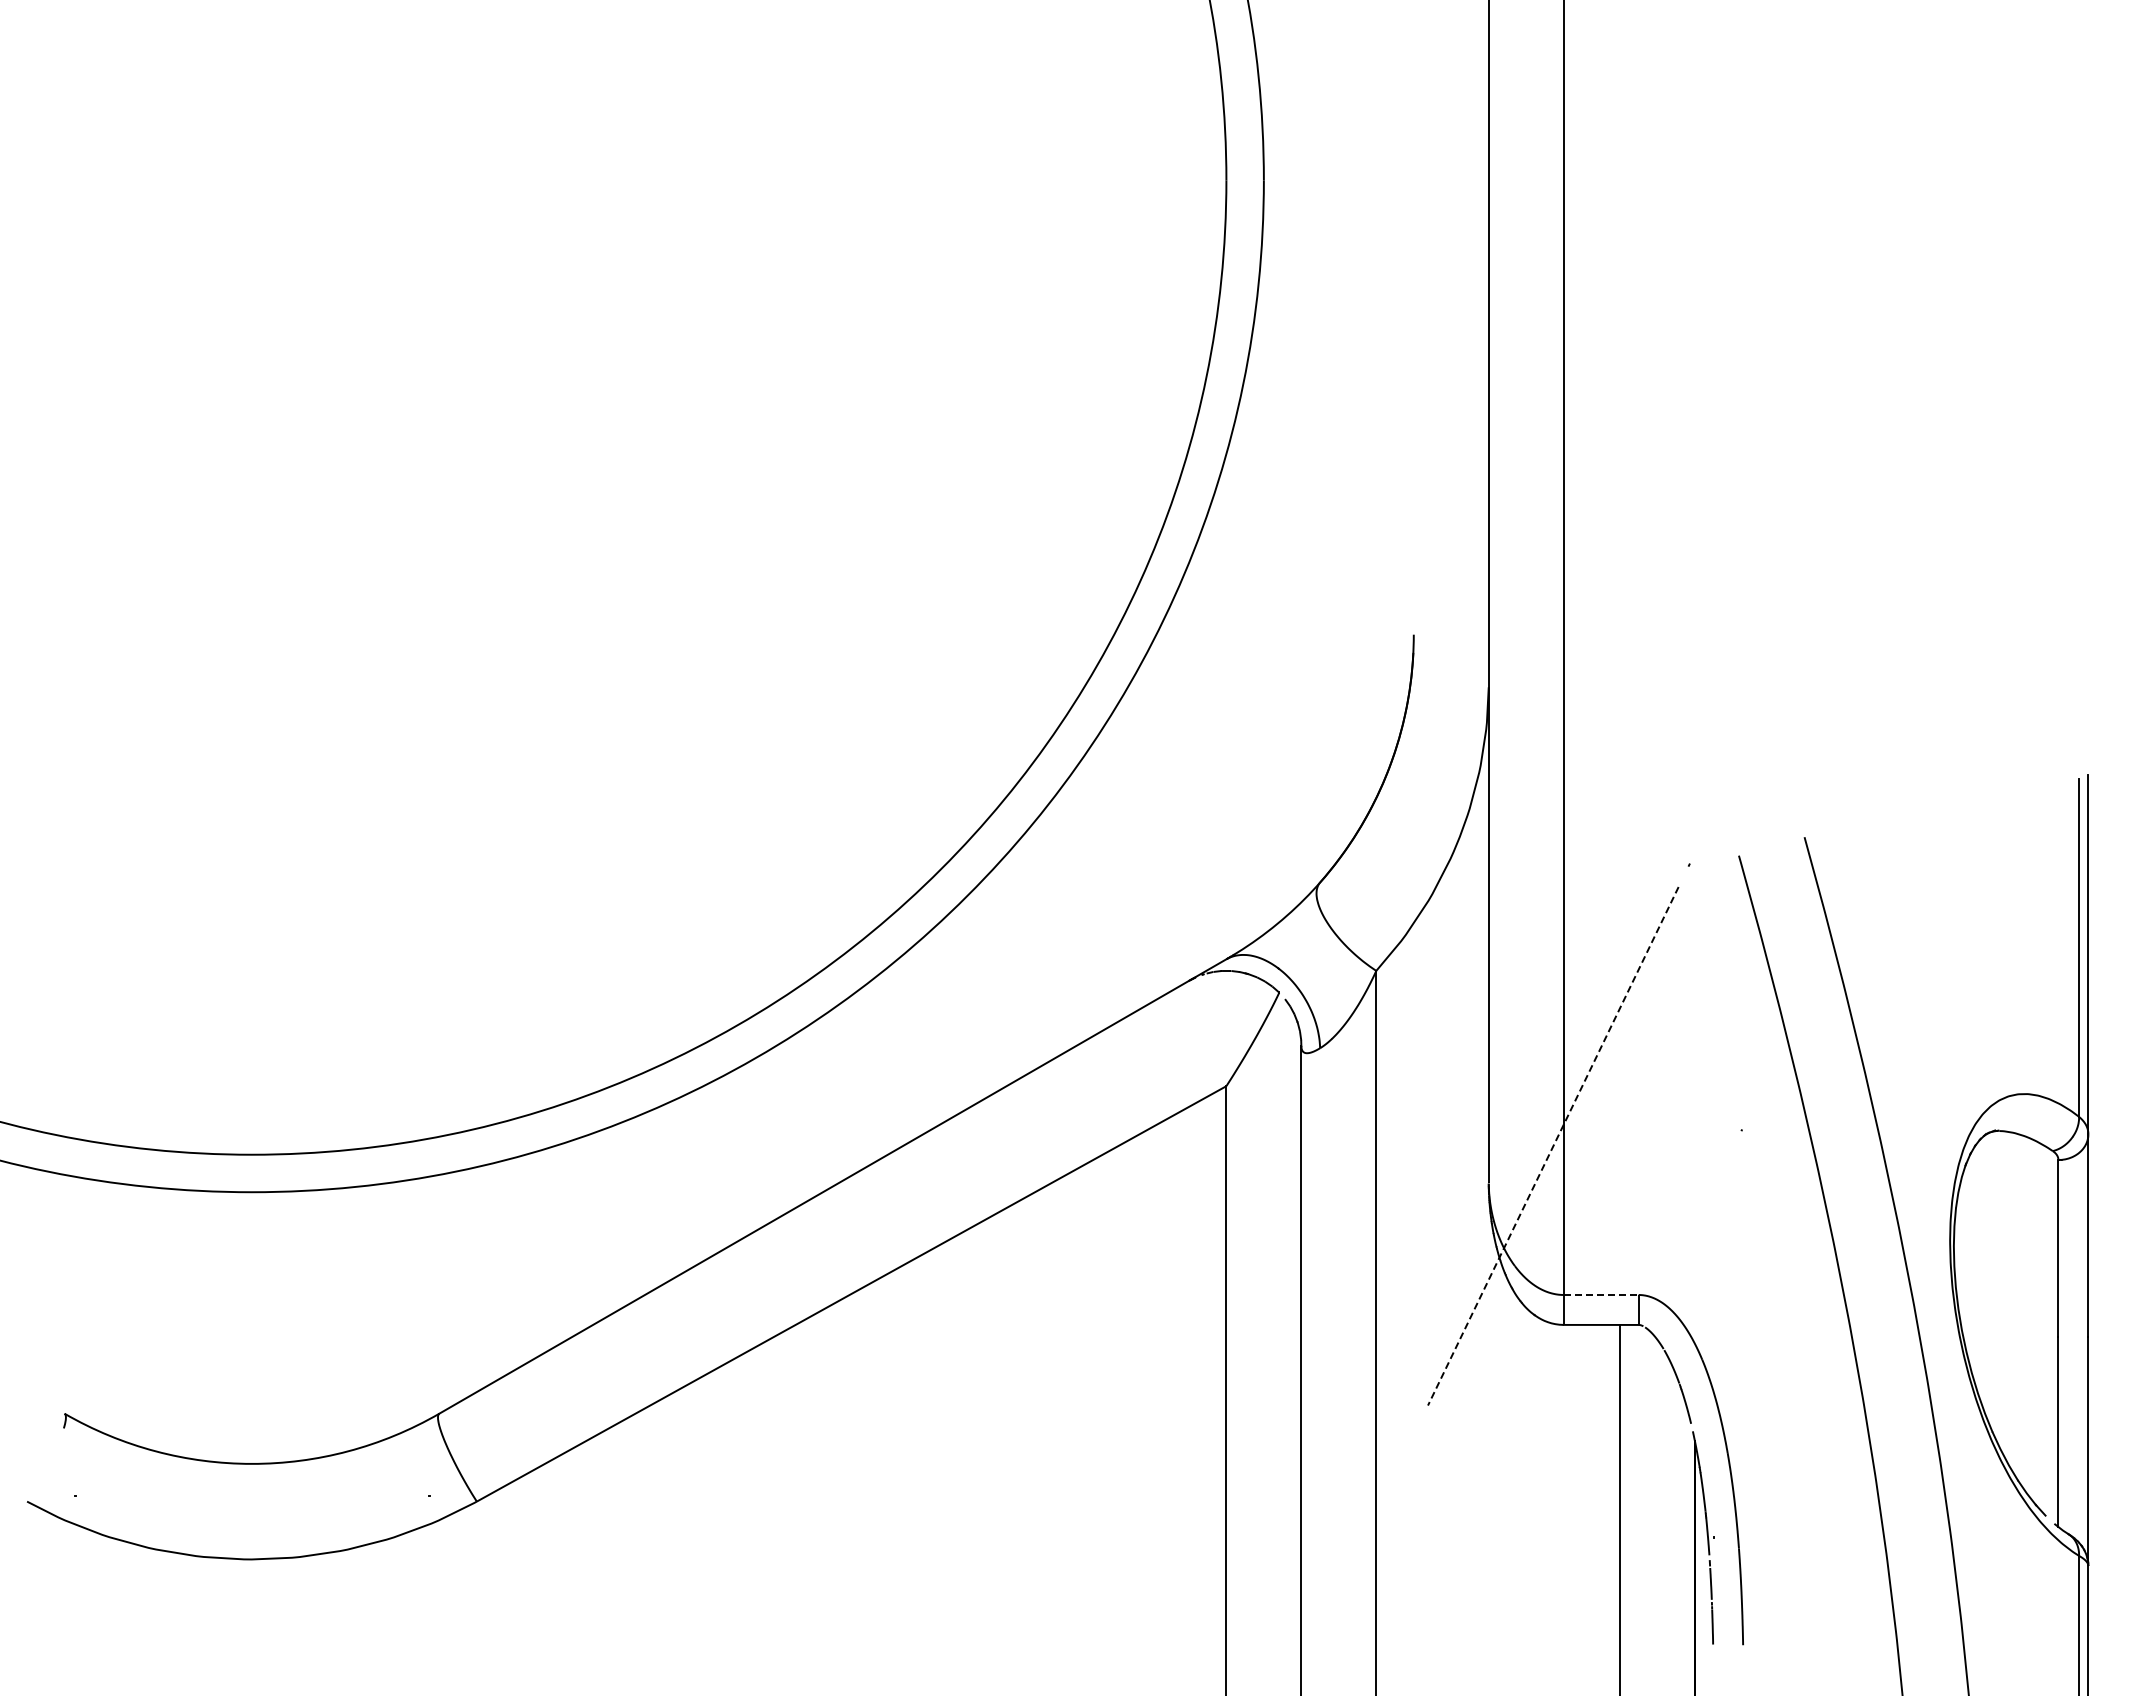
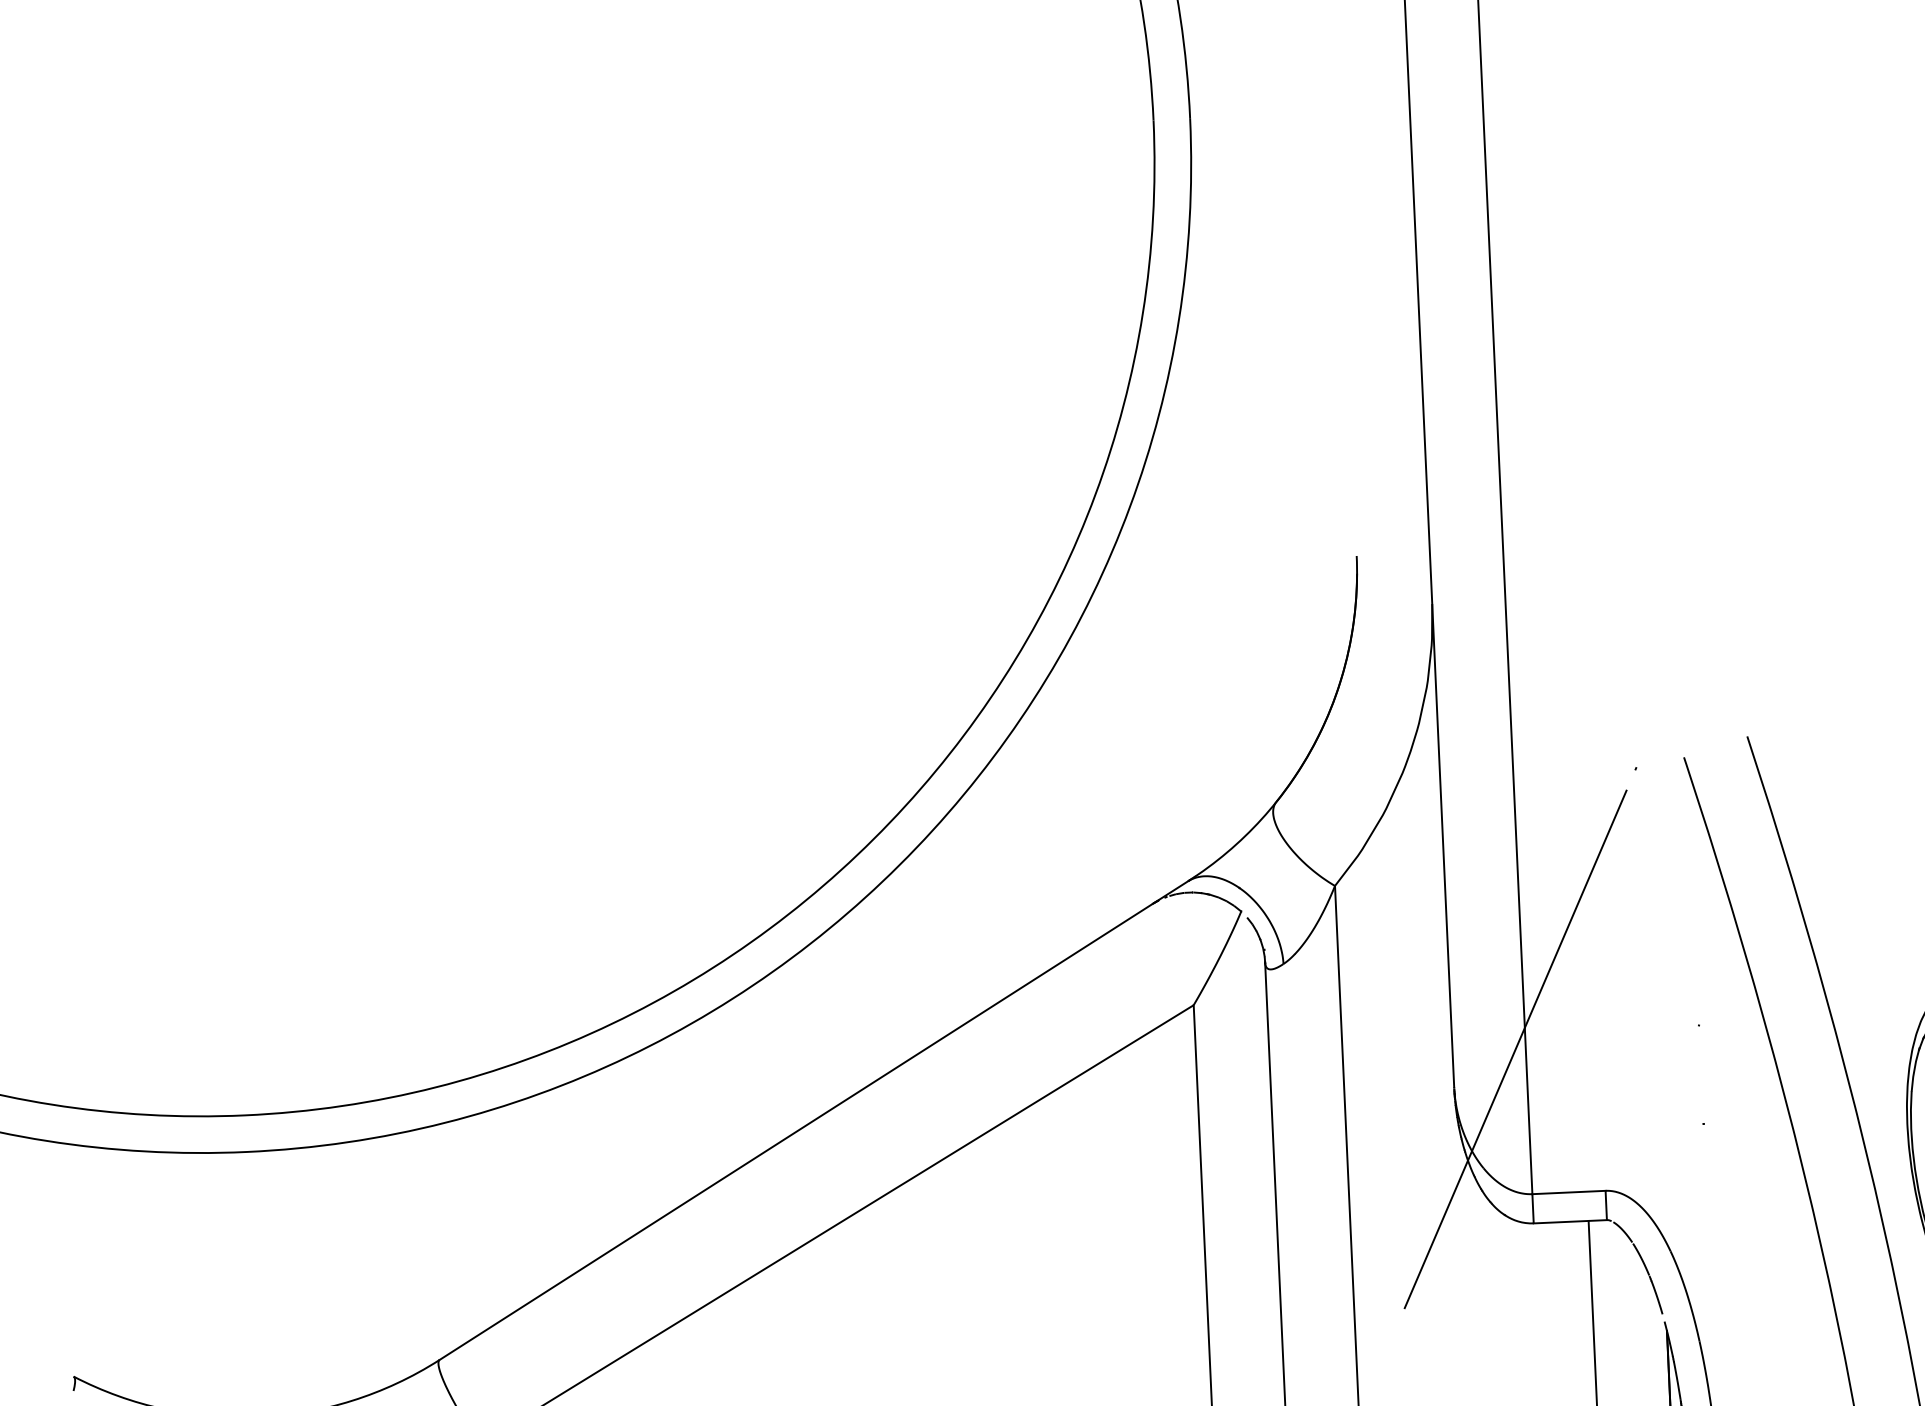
line: (1553, 1146) -> (1515, 1049), dashed -> solid
line: (1601, 1294) -> (1569, 1192), dashed -> solid

